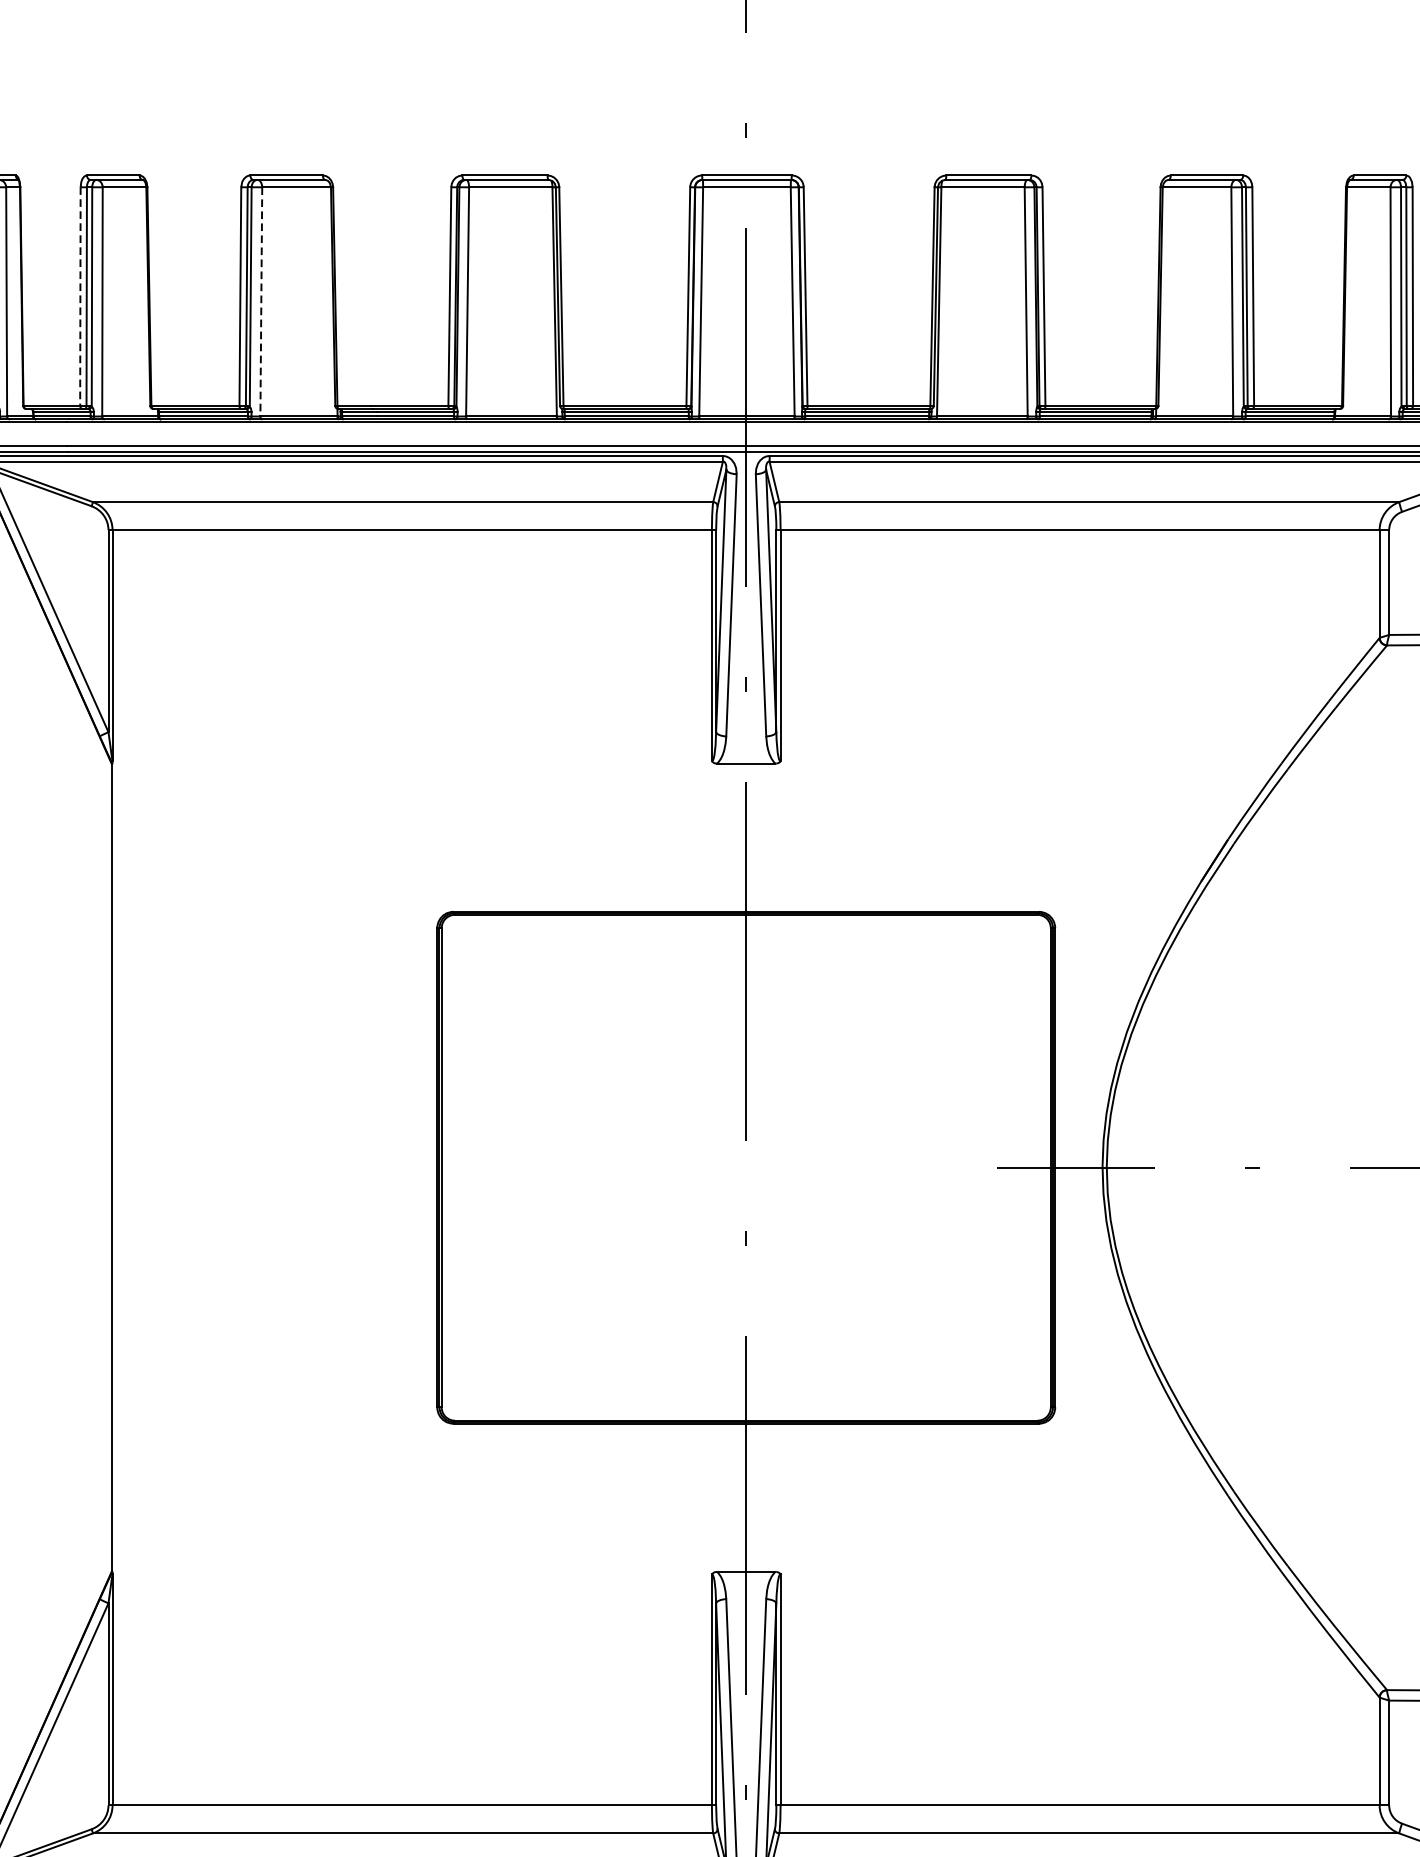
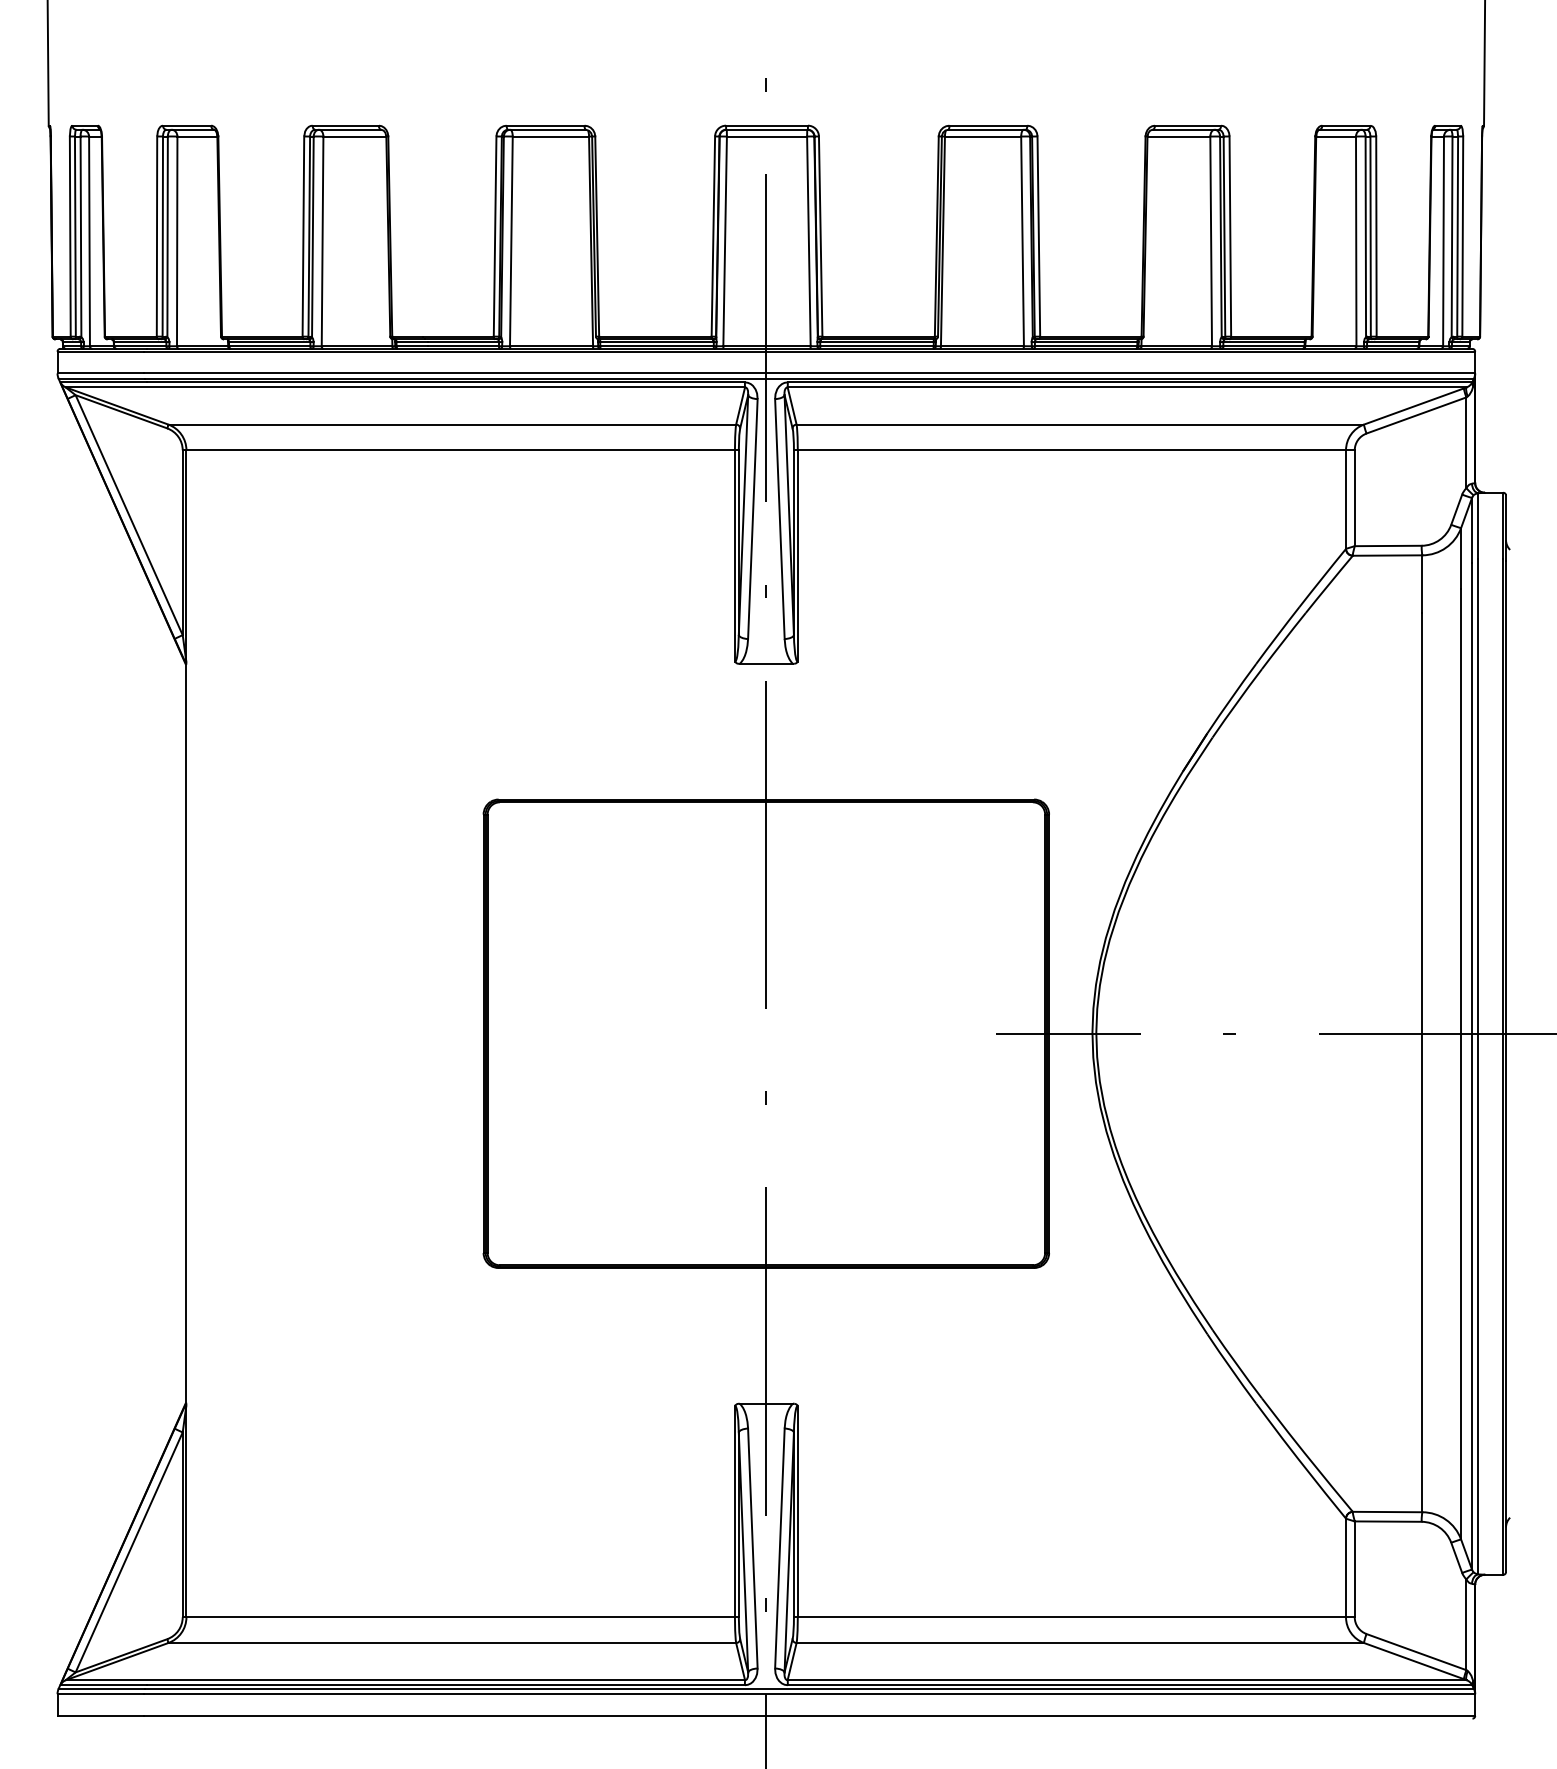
line: (80, 297) -> (157, 237), dashed -> solid
line: (261, 302) -> (322, 241), dashed -> solid

